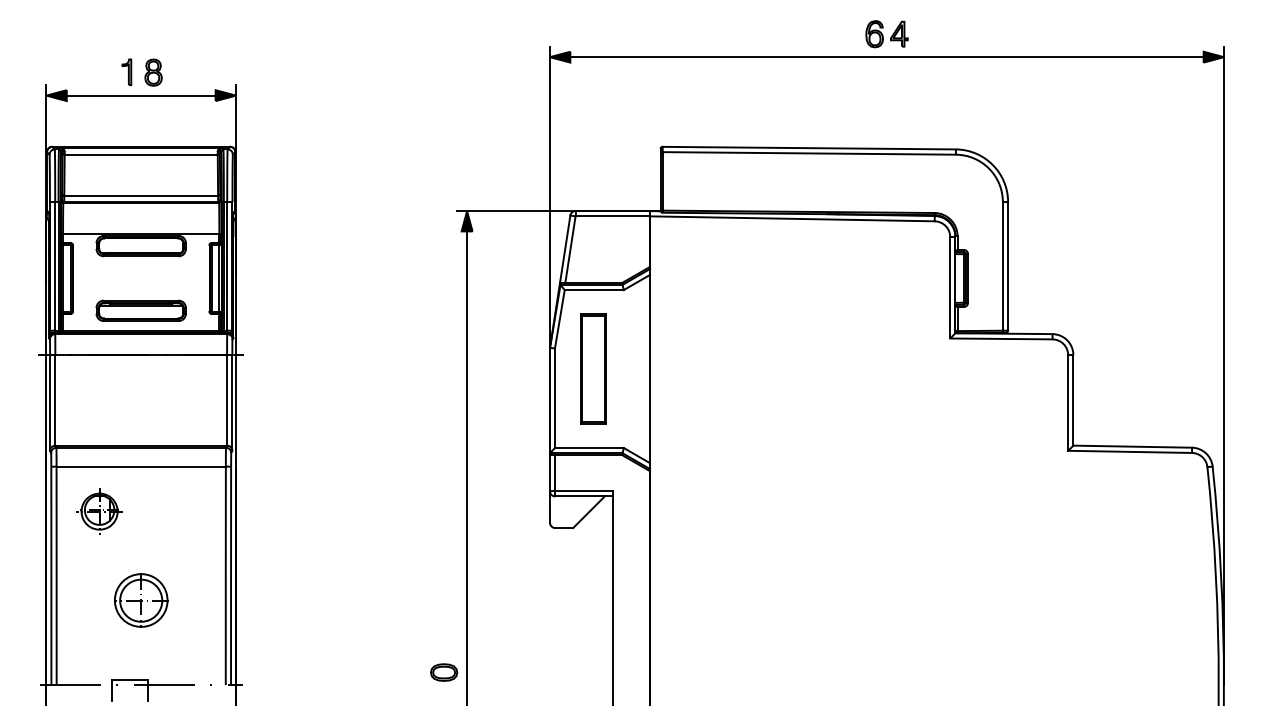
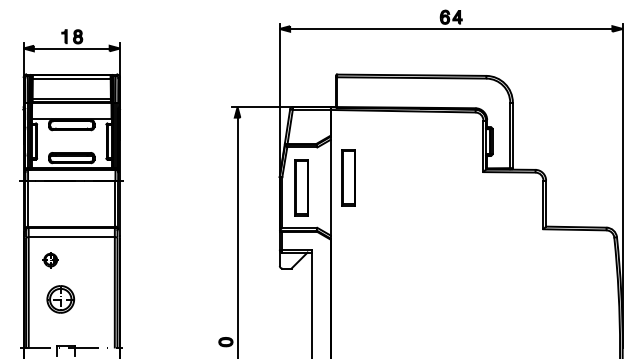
part: (685, 349) -> (348, 177), added
part: (99, 510) -> (50, 259), size x0.7
part: (140, 600) -> (60, 299), moved

